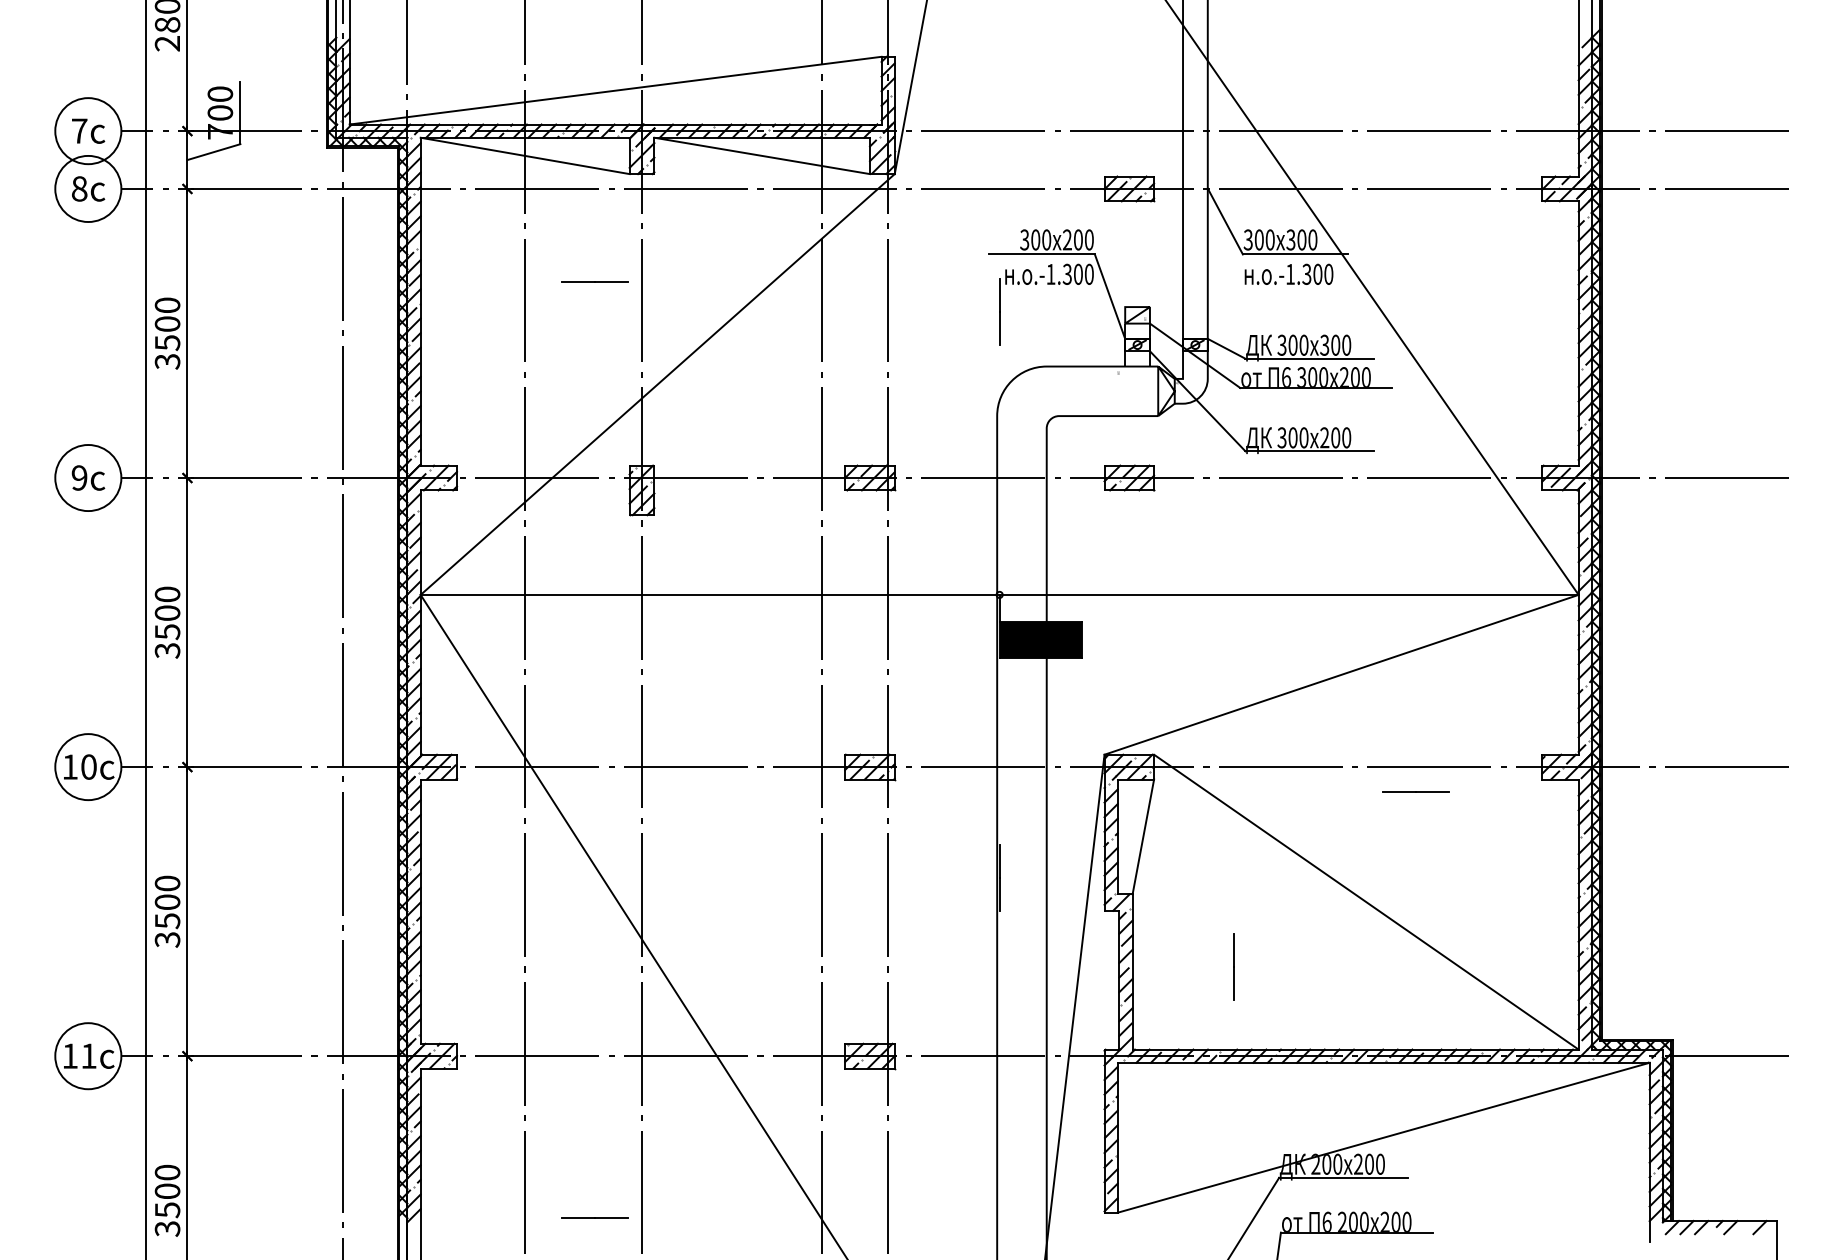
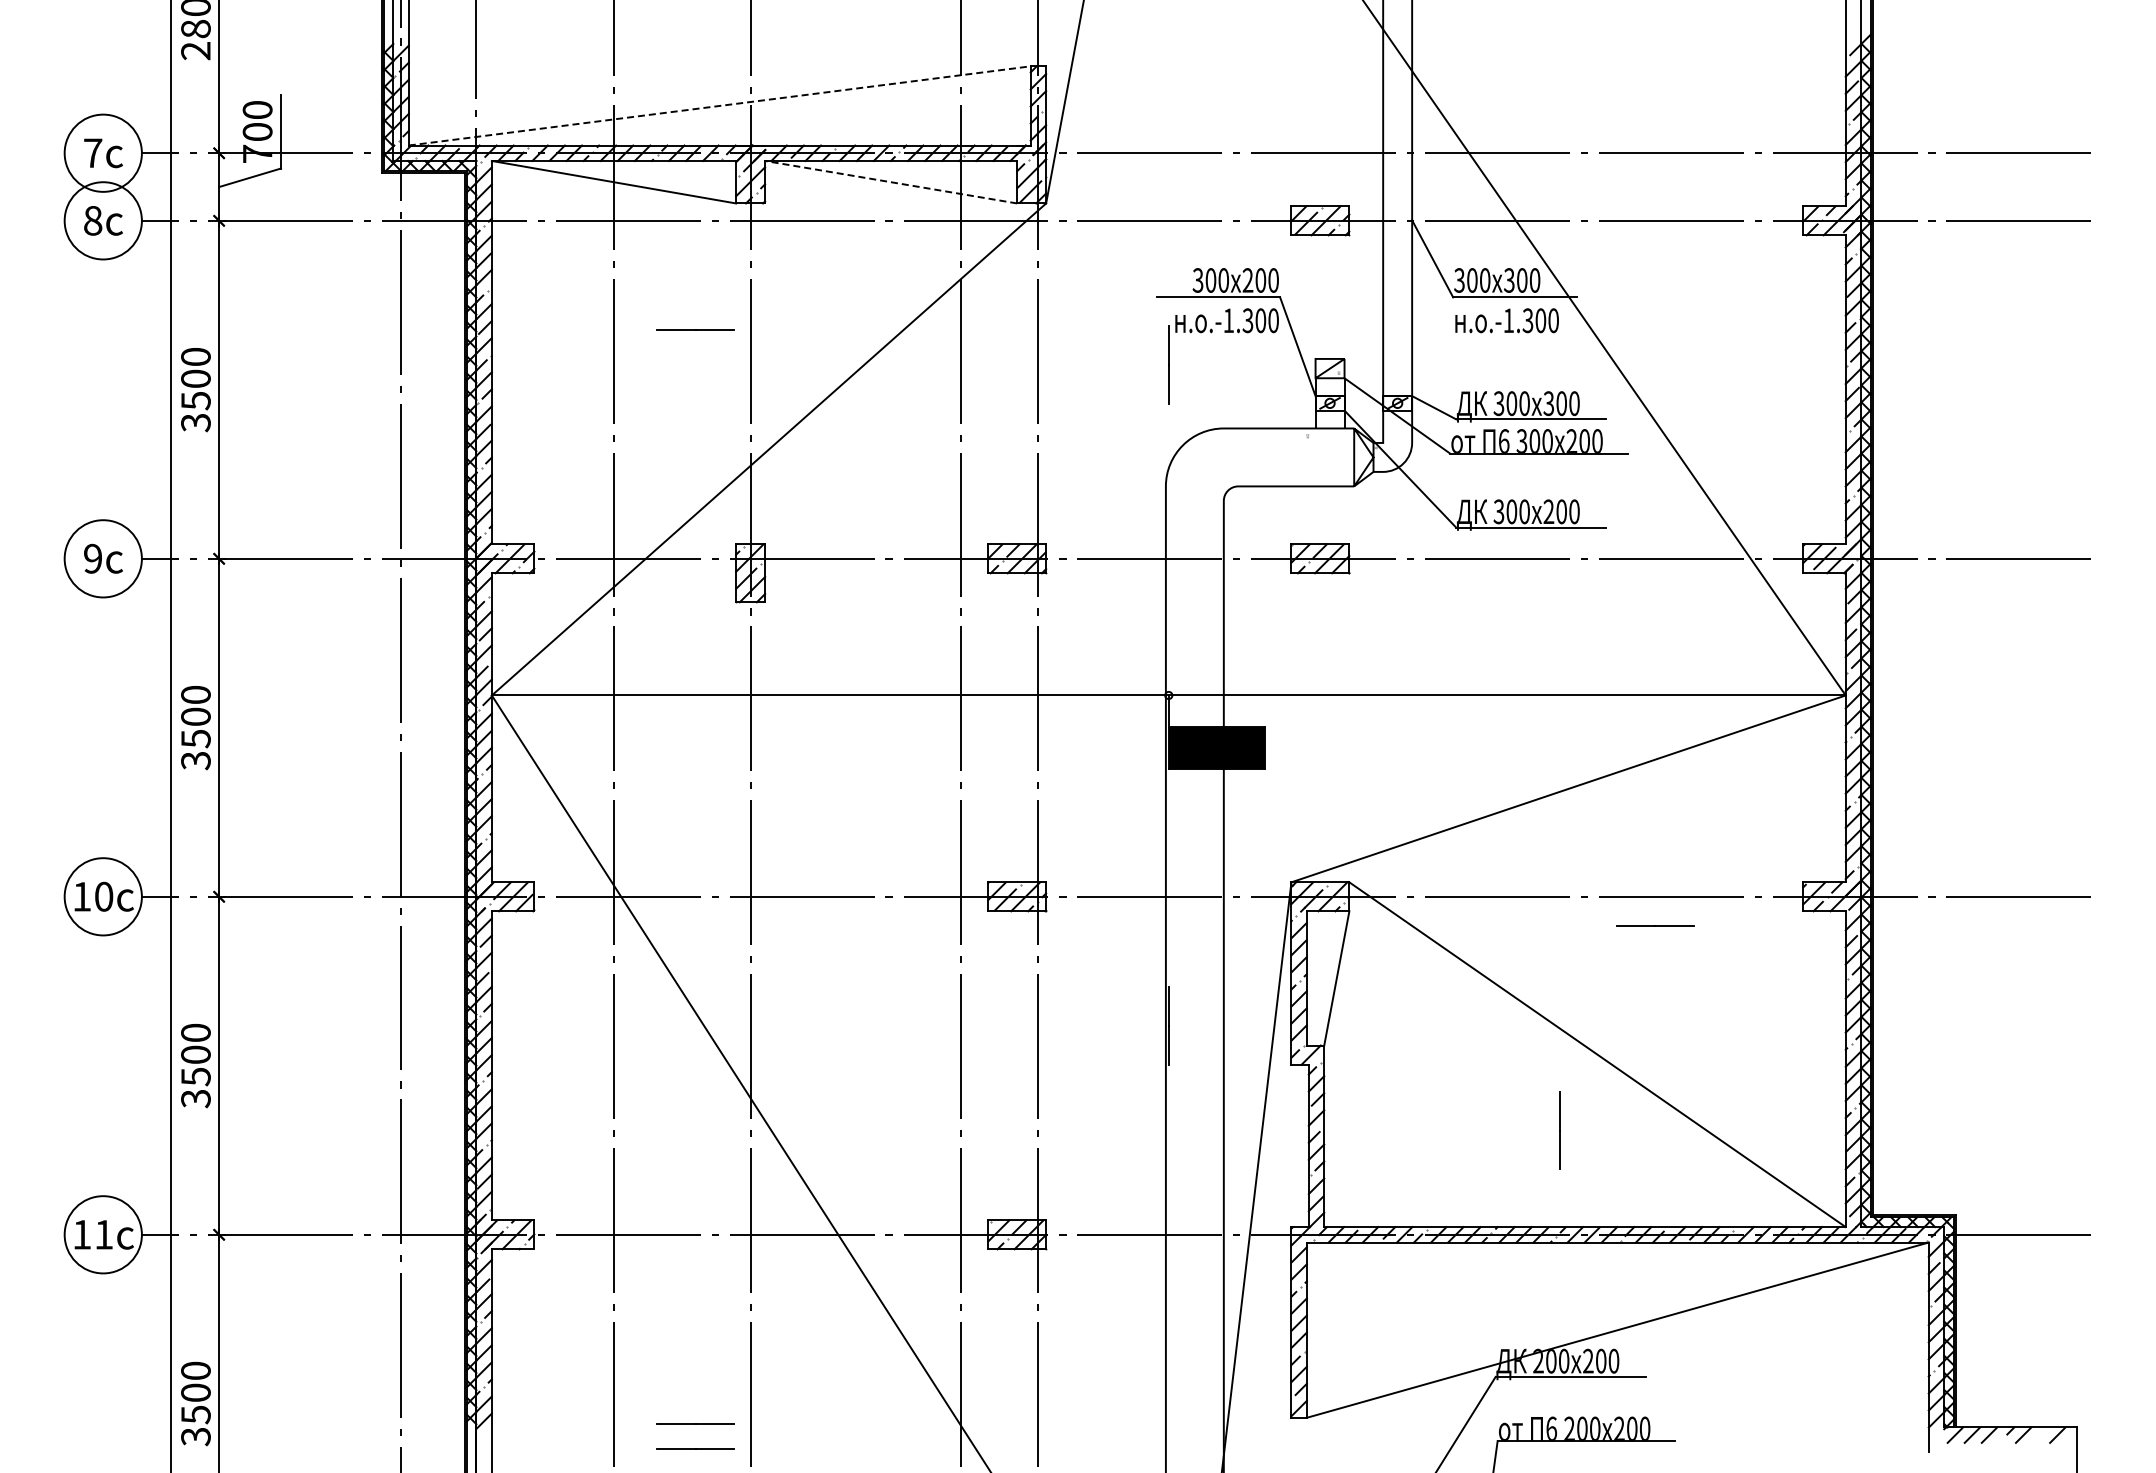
line: (616, 90) -> (720, 105), solid -> dashed
line: (762, 156) -> (891, 182), solid -> dashed
line: (1233, 966) -> (1559, 1130), moved
line: (594, 1238) -> (695, 1448), added

